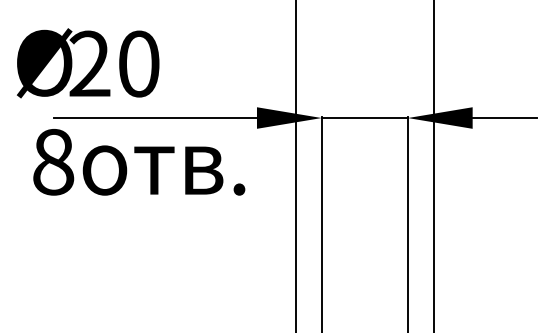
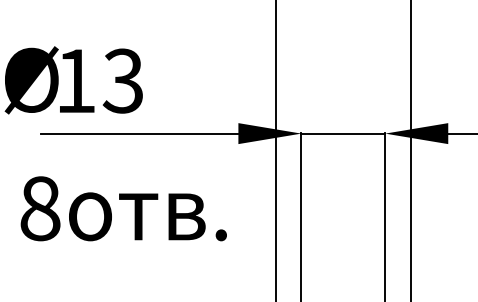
text: (114, 63) -> (99, 80), 20 -> 13
text: (139, 162) -> (124, 208), moved

